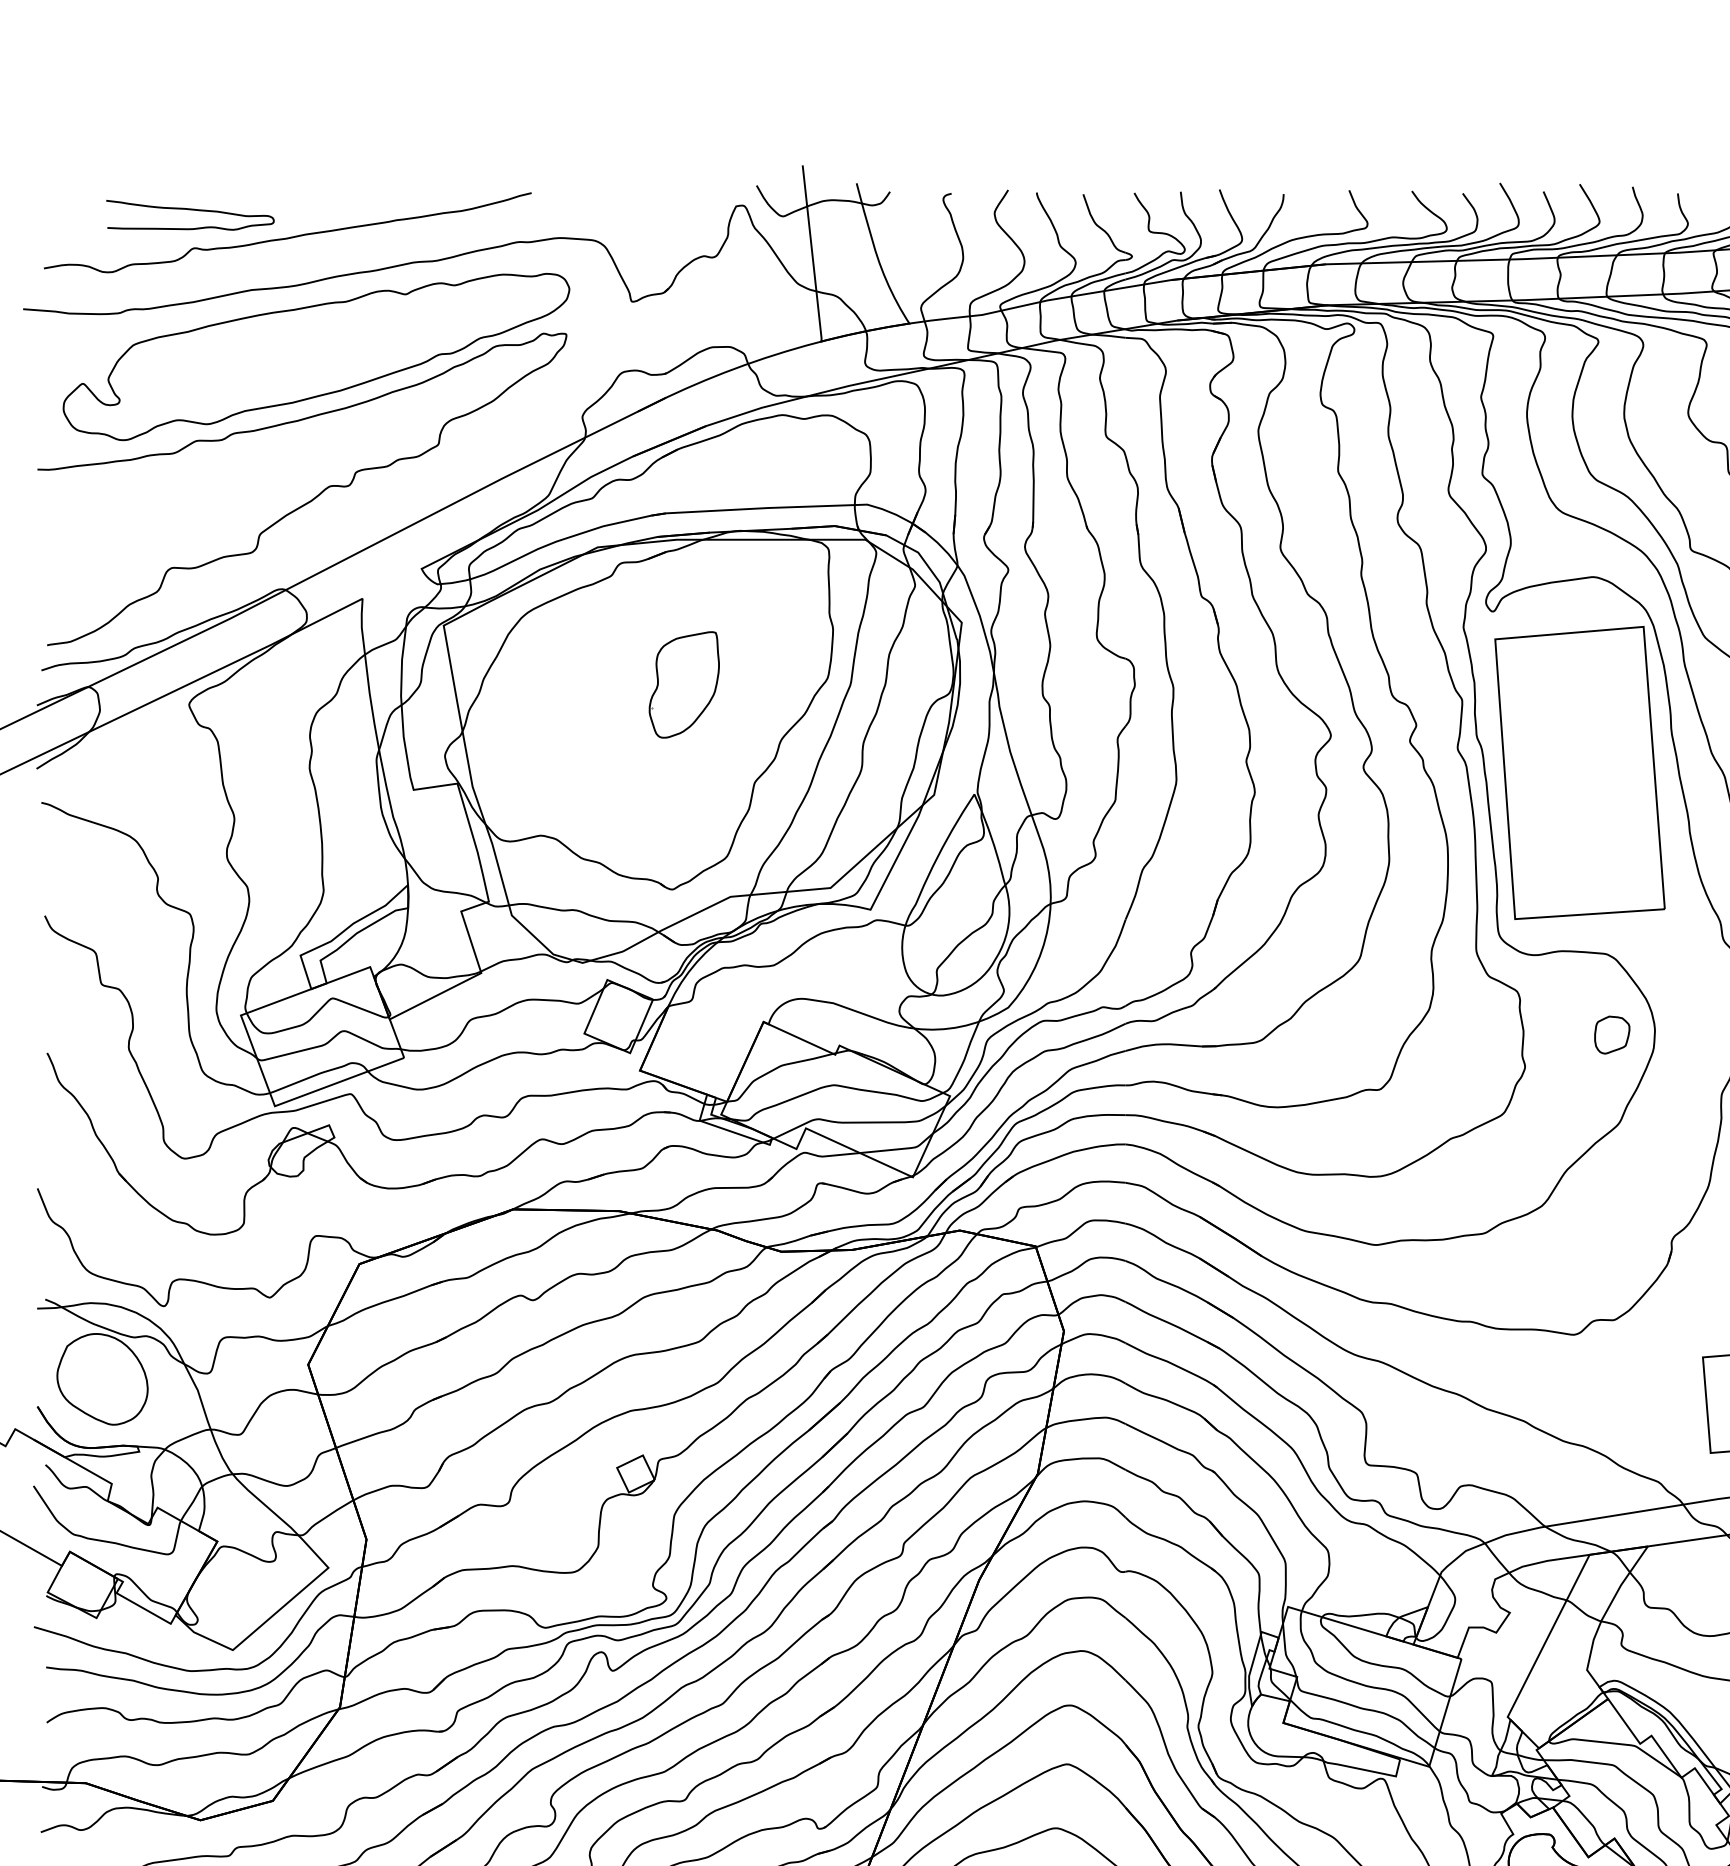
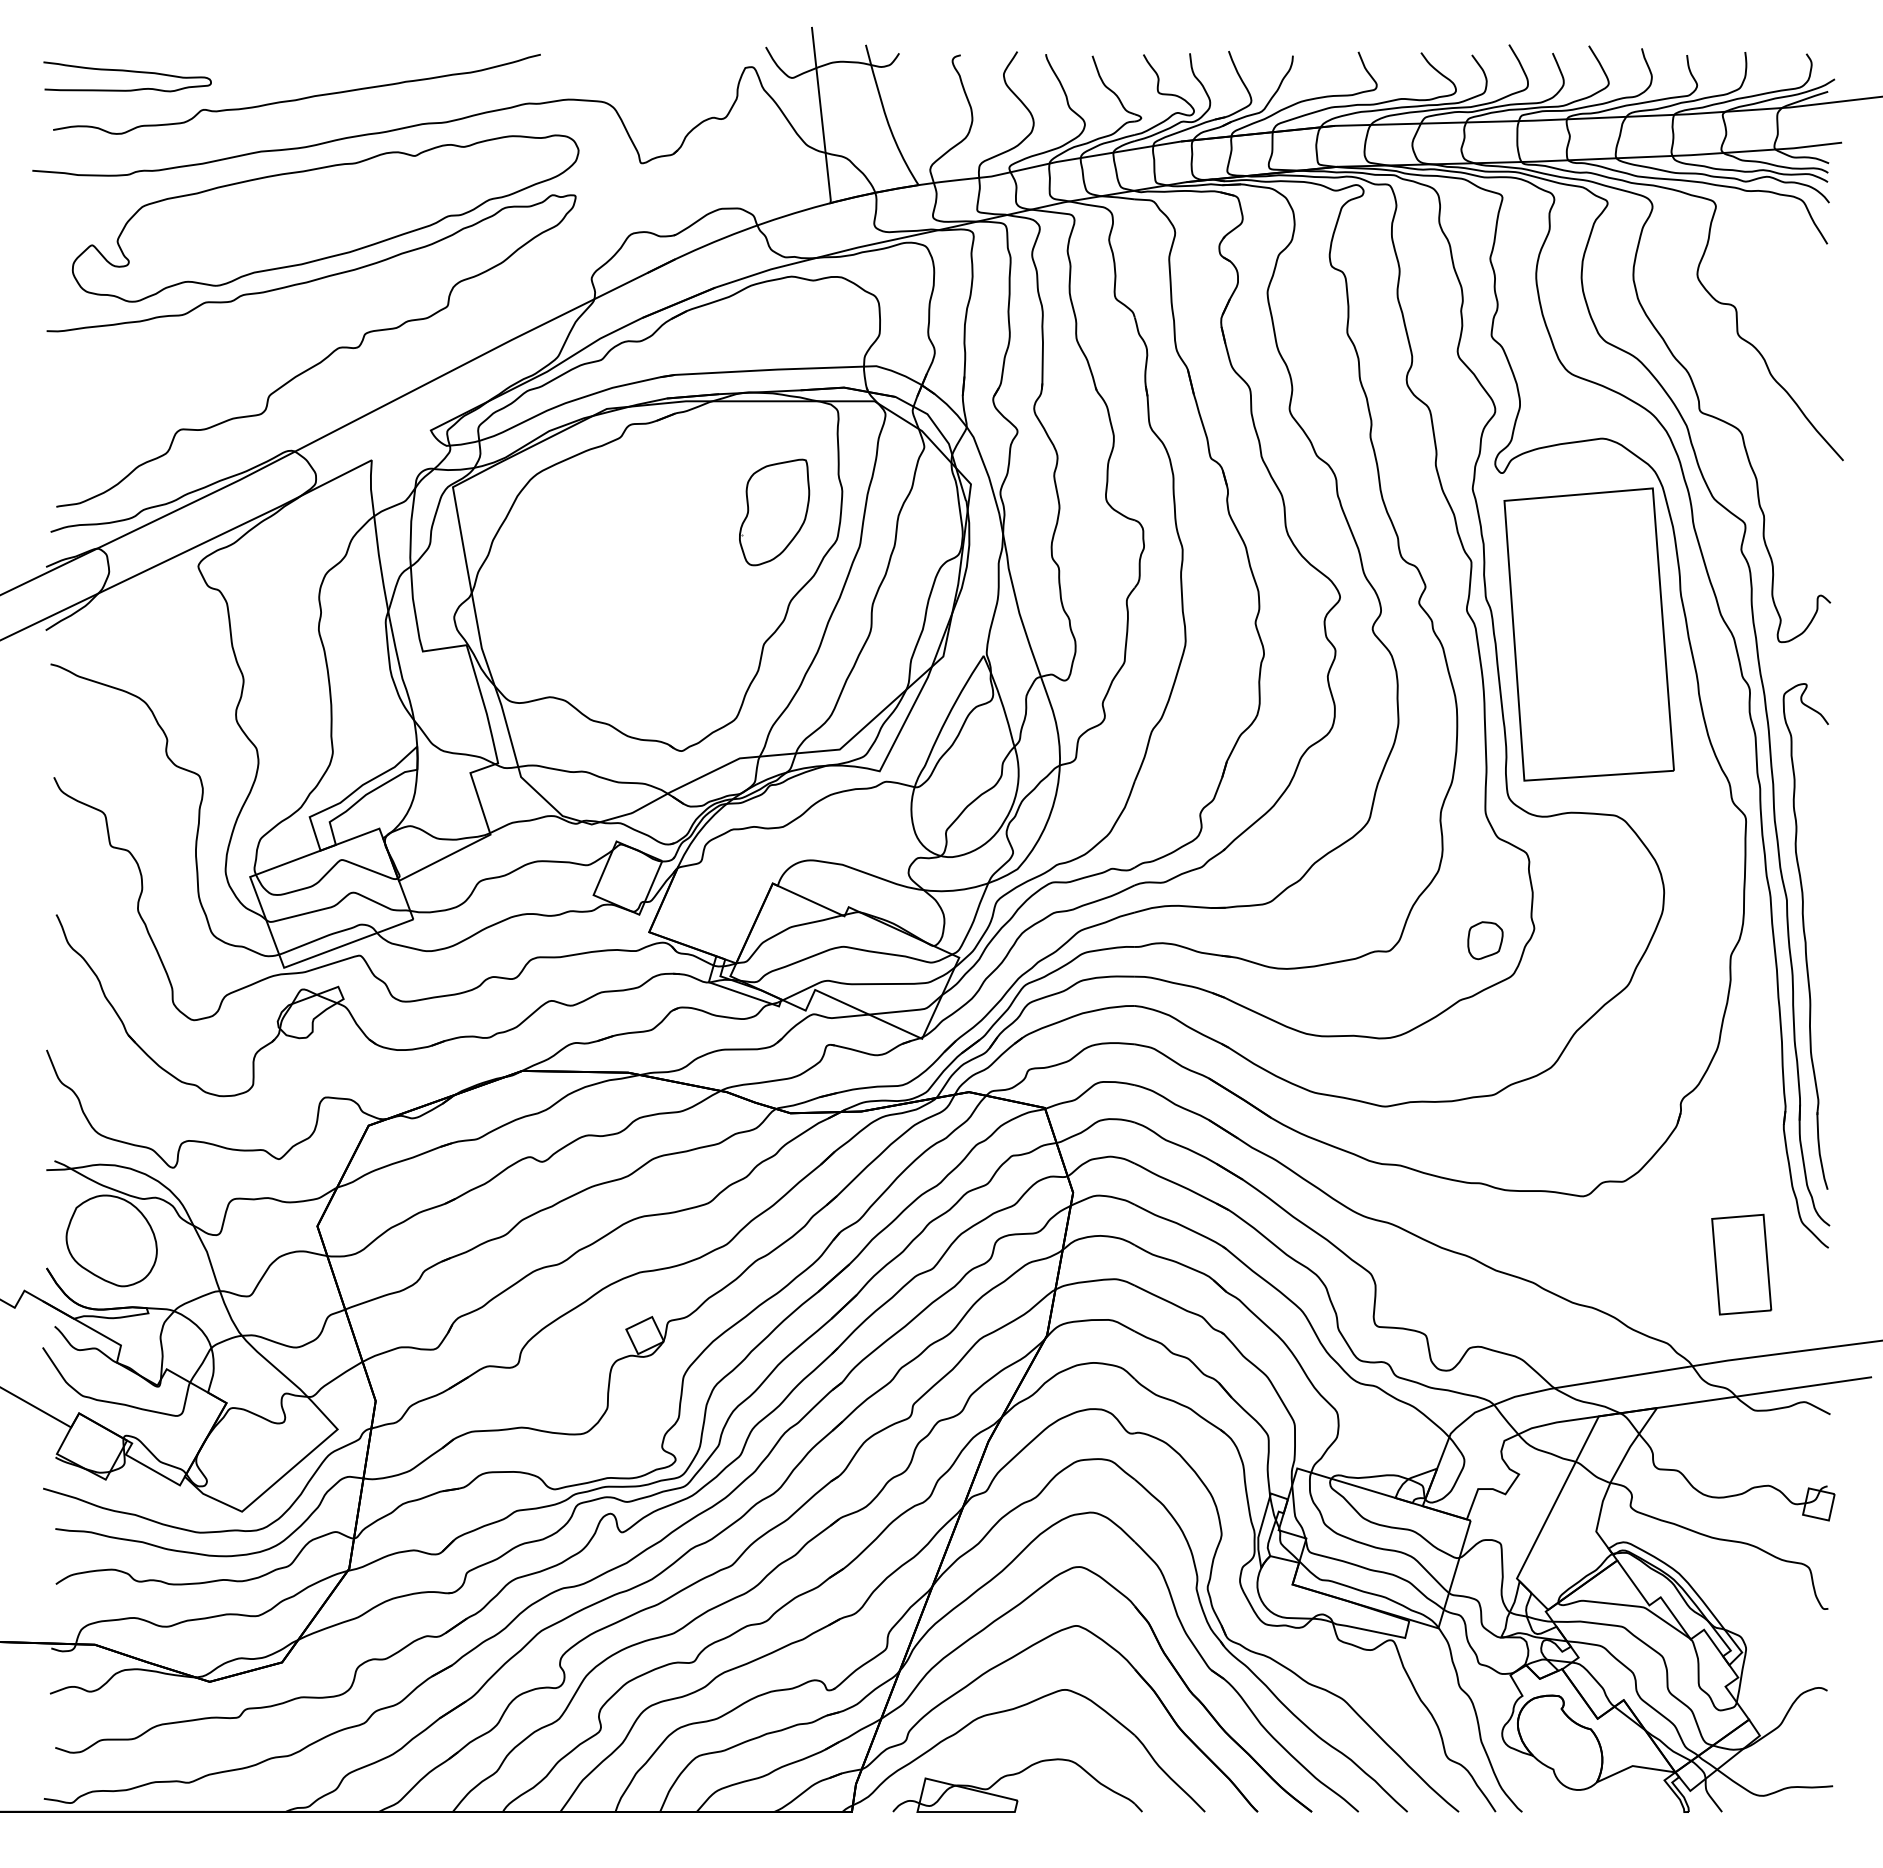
curve: (190, 209) -> (127, 71), moved
part: (684, 684) -> (774, 512), moved
part: (1612, 1034) -> (1485, 940), moved

